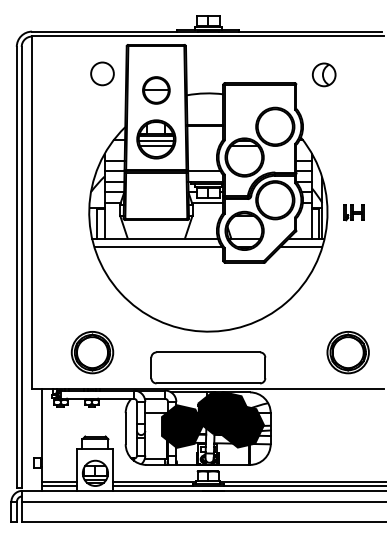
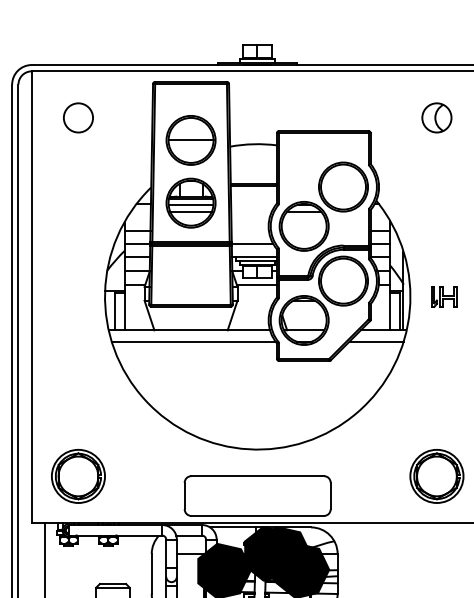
circle: (102, 73) -> (78, 117), moved
part: (323, 74) -> (436, 117), moved
part: (156, 90) -> (191, 140), size x1.43
part: (92, 352) -> (78, 476), moved

